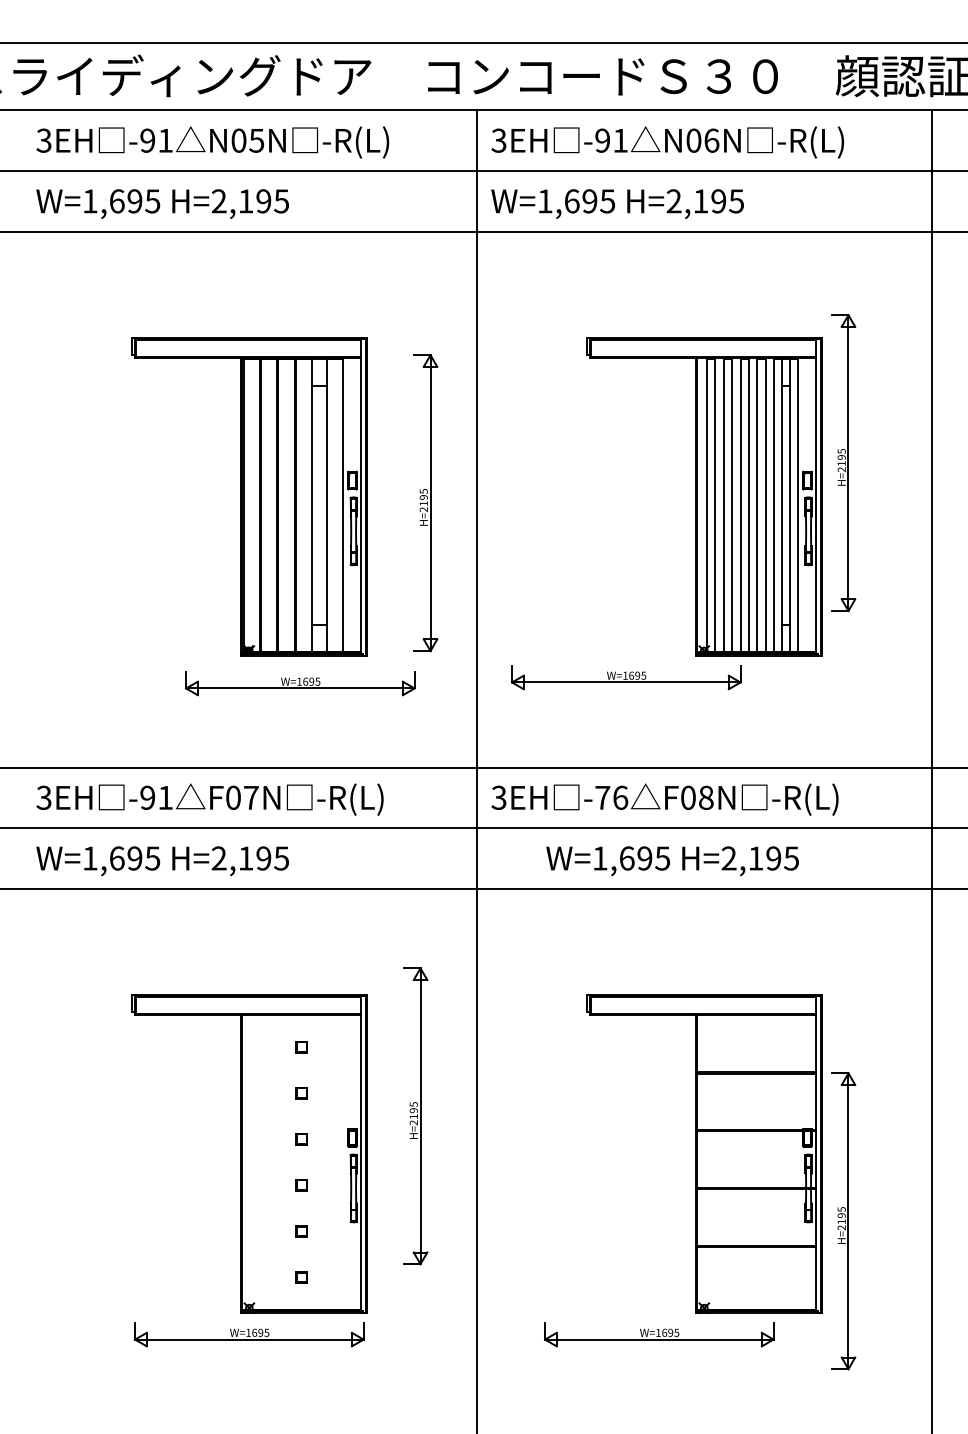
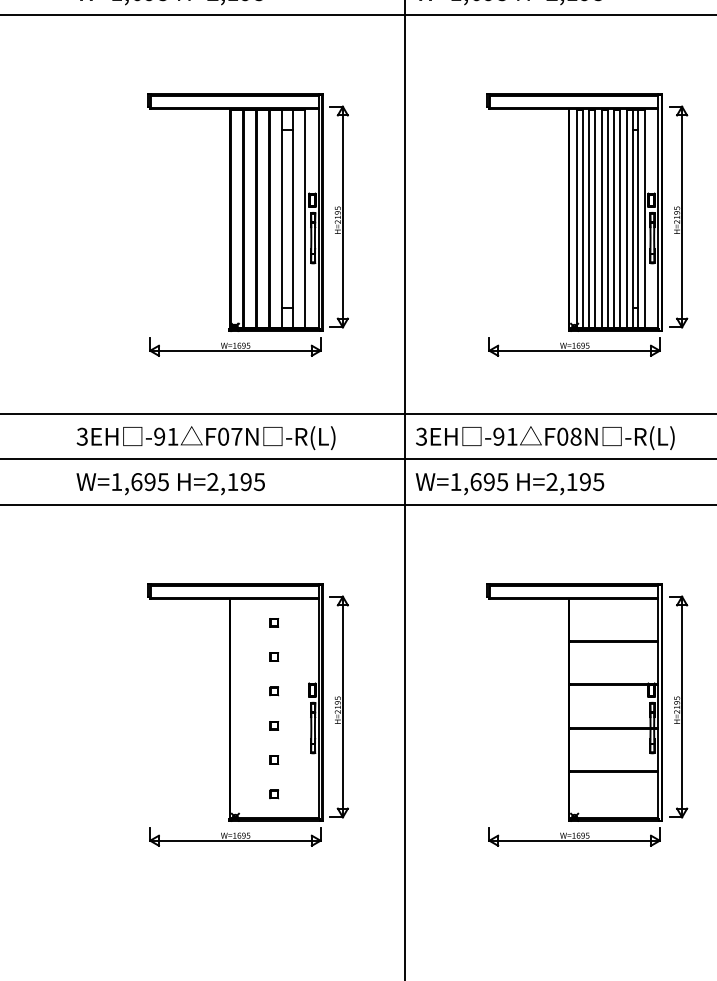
part: (843, 463) -> (678, 217), moved
part: (425, 503) -> (339, 217), moved
part: (625, 677) -> (574, 347), moved
part: (300, 683) -> (235, 347), moved
text: (611, 797) -> (505, 436), -76 -> -91
text: (672, 861) -> (509, 484), moved
part: (415, 1116) -> (339, 707), moved
part: (843, 1221) -> (678, 707), moved
part: (658, 1334) -> (574, 836), moved

